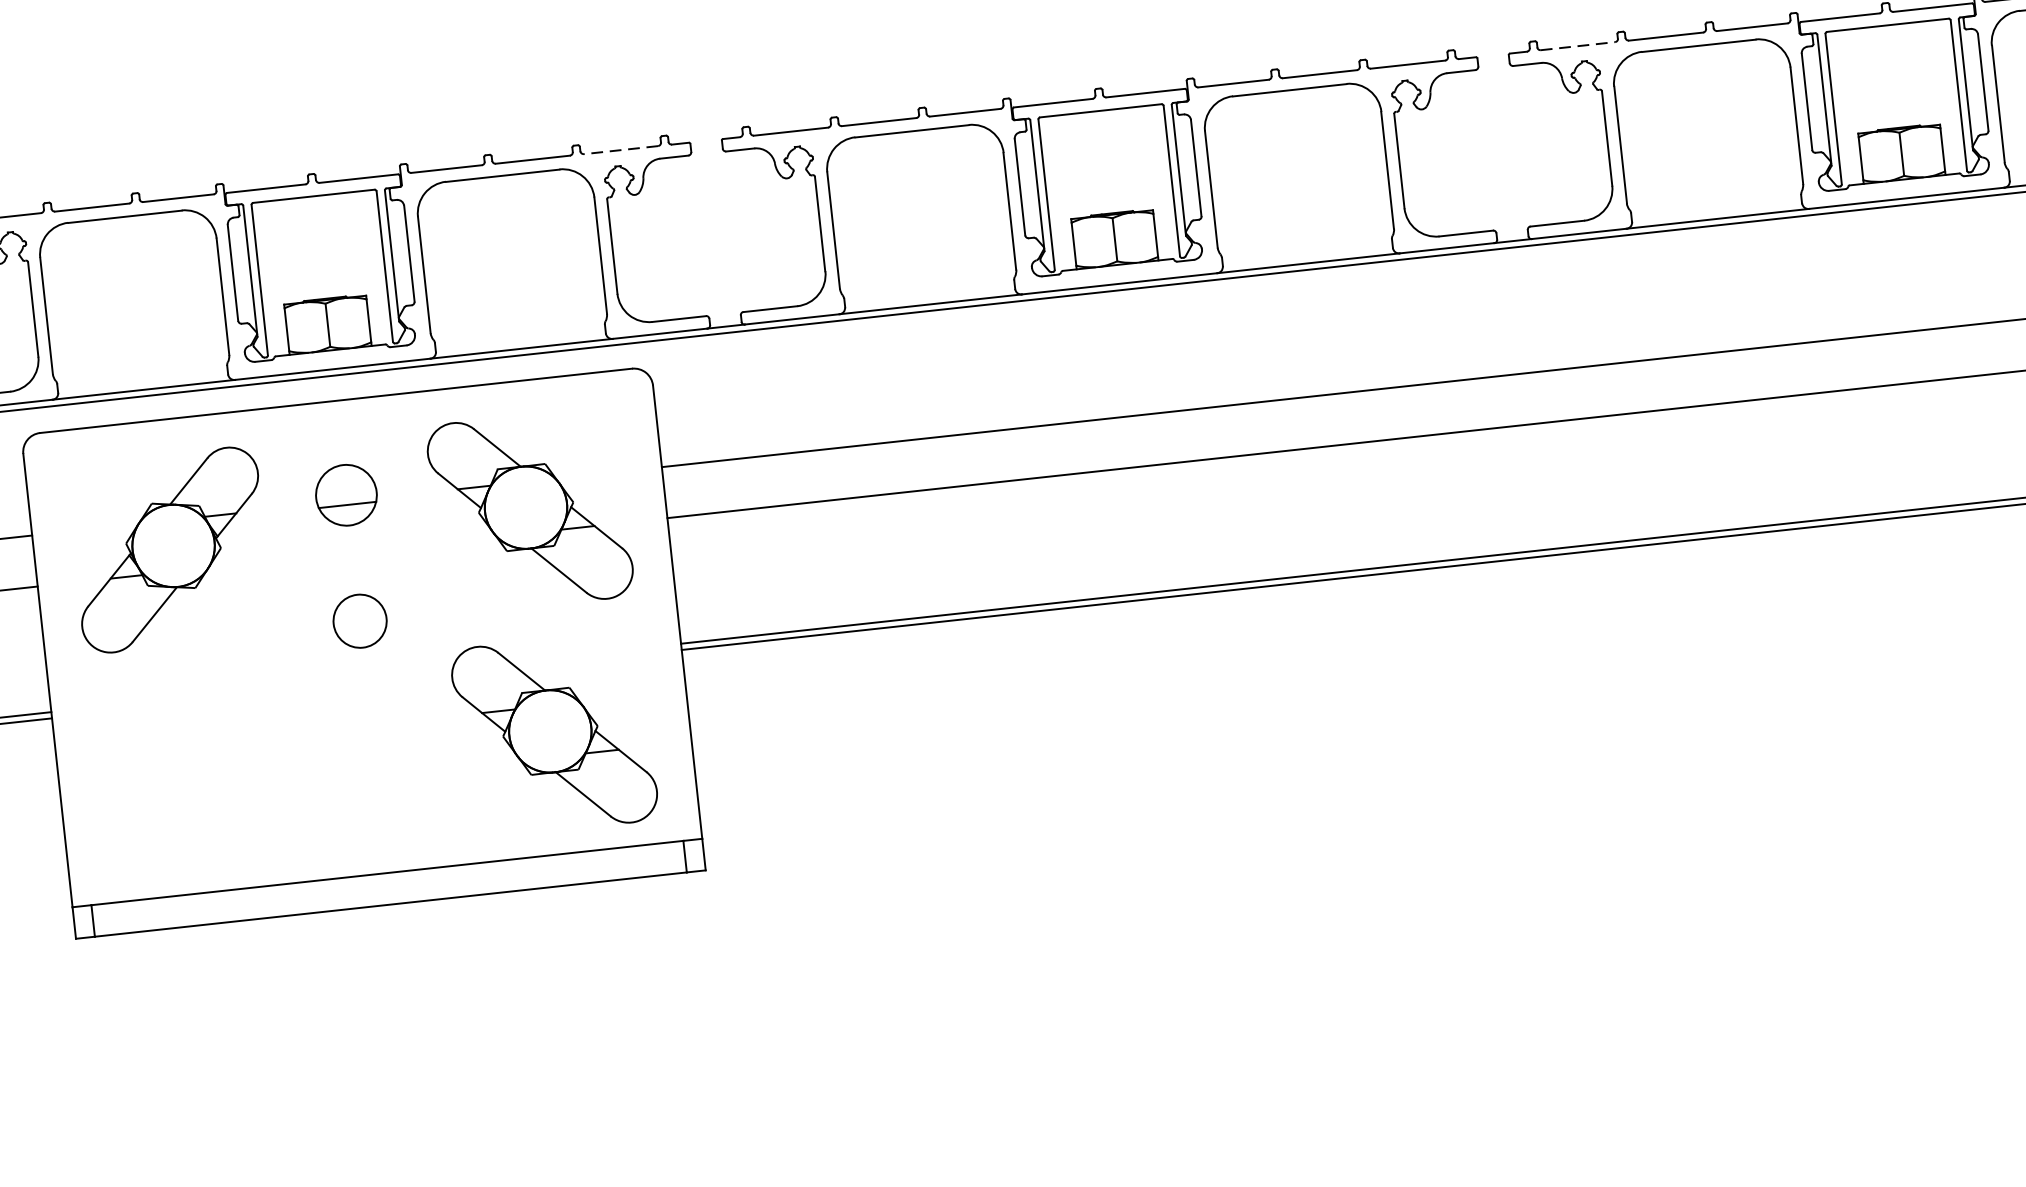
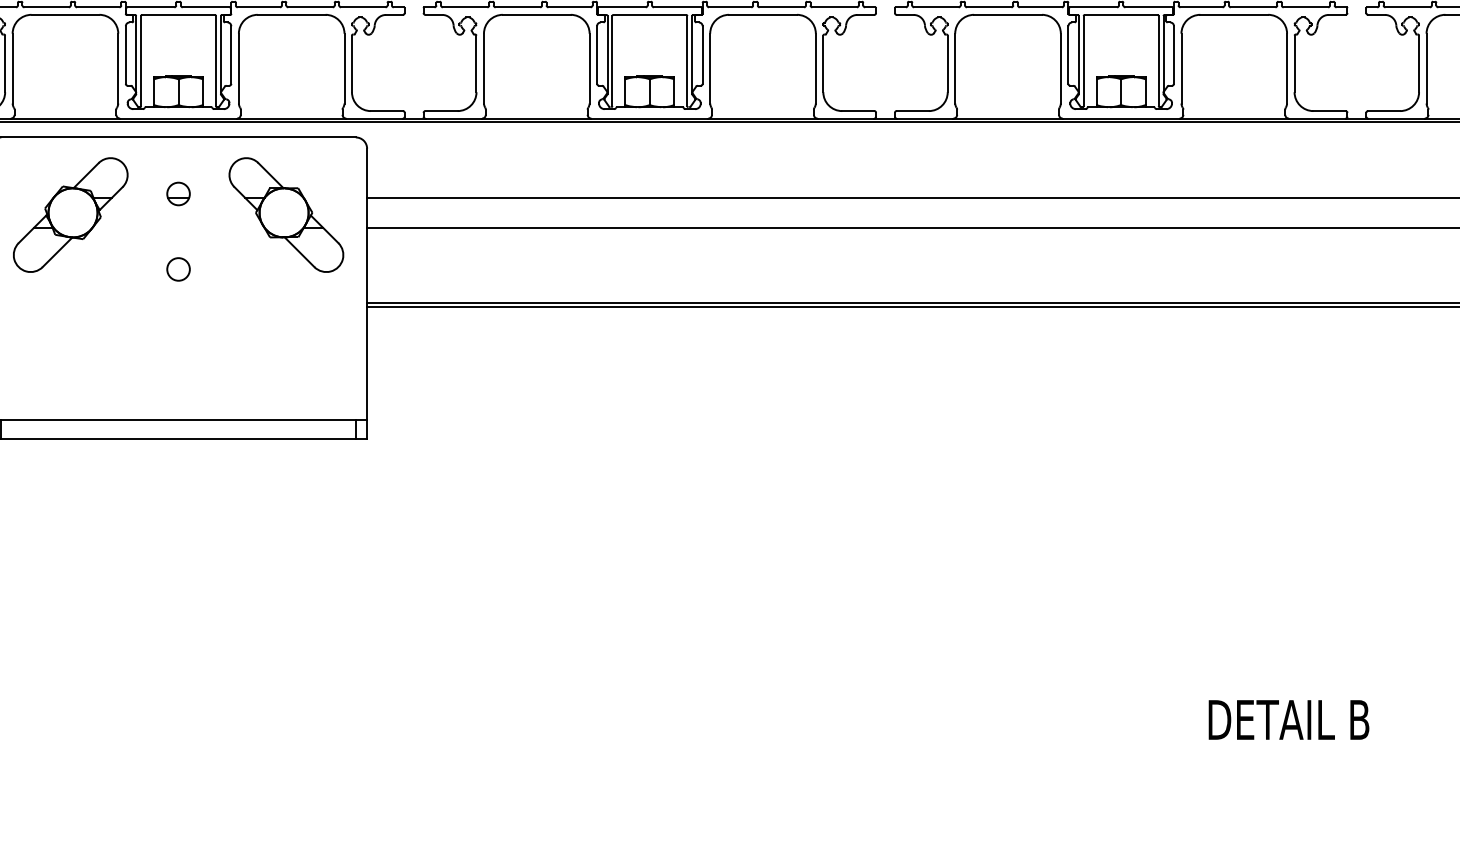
line: (1578, 46) -> (936, 7), dashed -> solid
line: (619, 150) -> (362, 7), dashed -> solid
part: (346, 494) -> (178, 193), size x0.62
circle: (359, 621) -> (178, 269), size x0.71
part: (554, 733) -> (286, 348), removed

